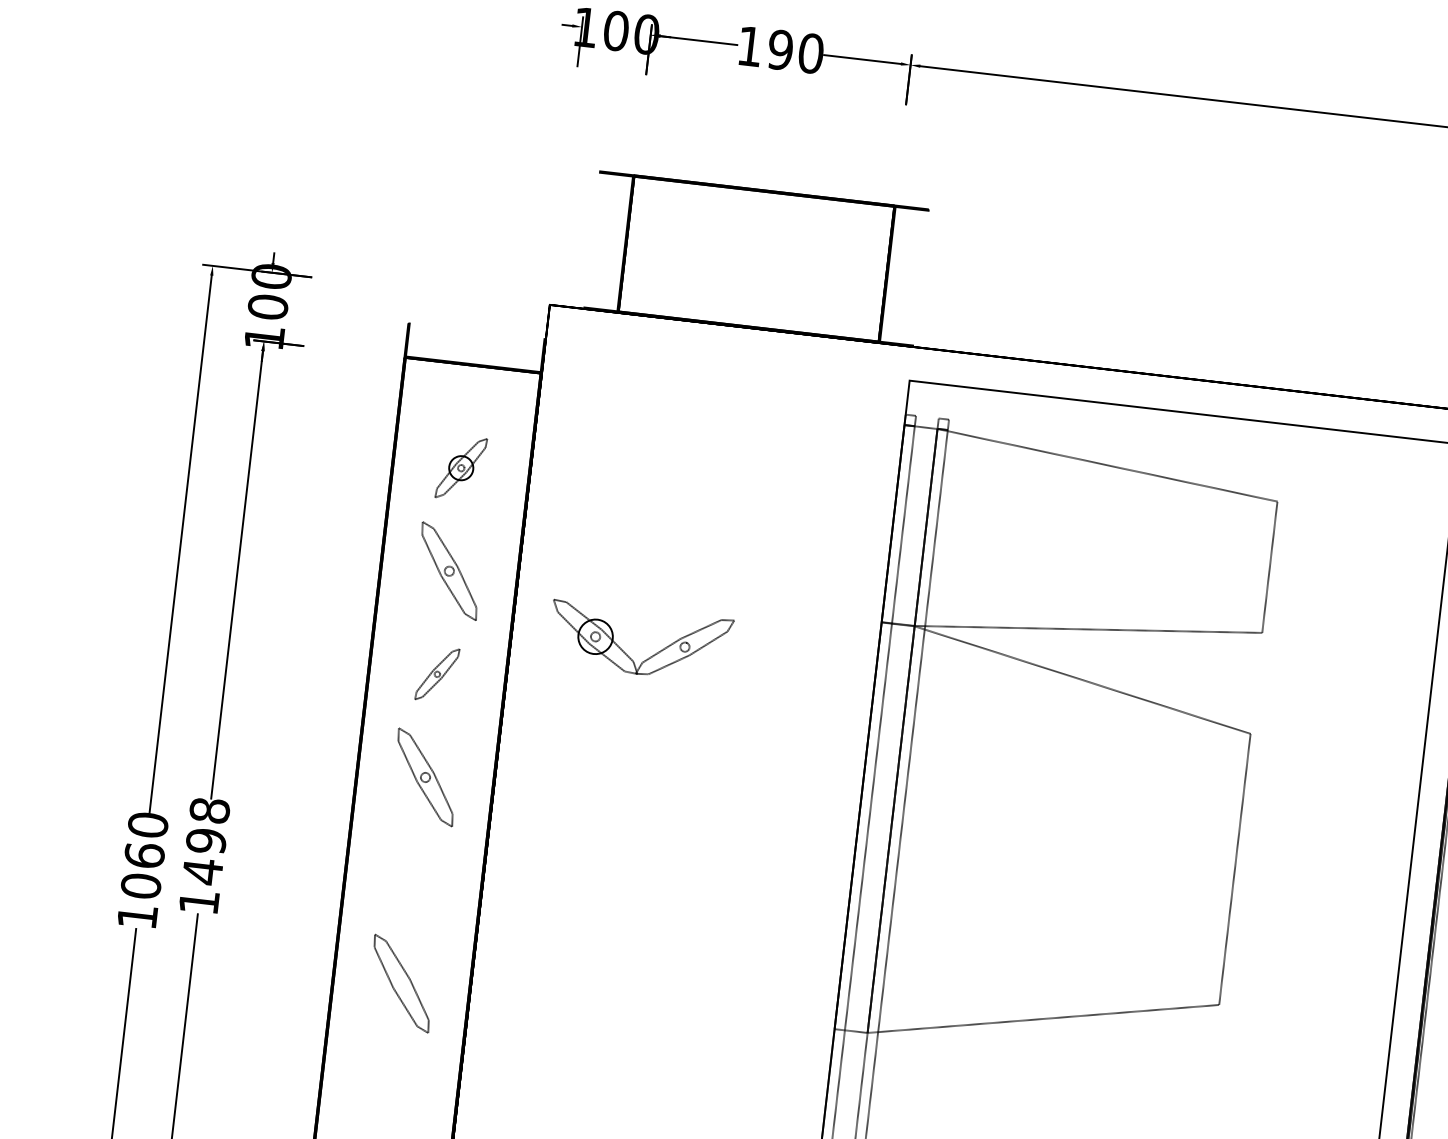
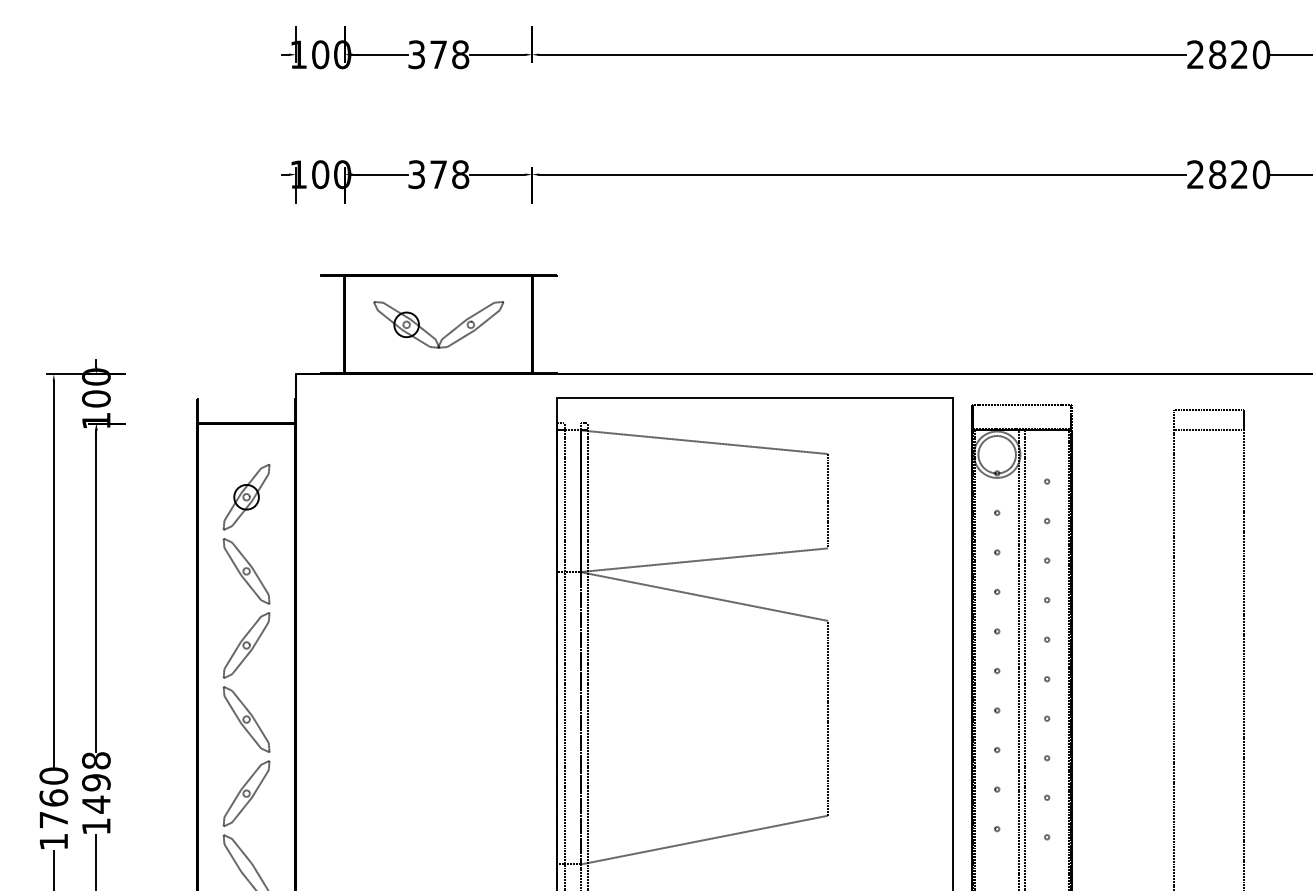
text: (780, 49) -> (438, 174), 190 -> 378
part: (461, 468) -> (246, 497), size x1.43
part: (629, 655) -> (432, 335), moved
part: (437, 674) -> (246, 645), size x1.67
part: (413, 880) -> (246, 793), added
text: (140, 885) -> (53, 819), 1060 -> 1760

